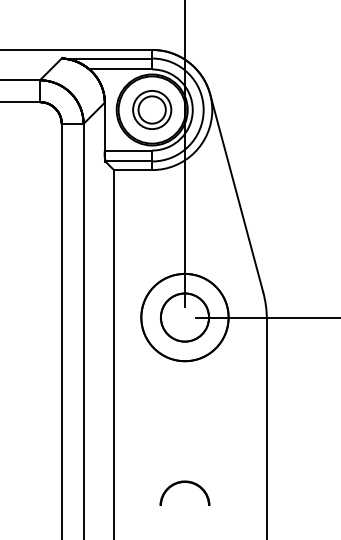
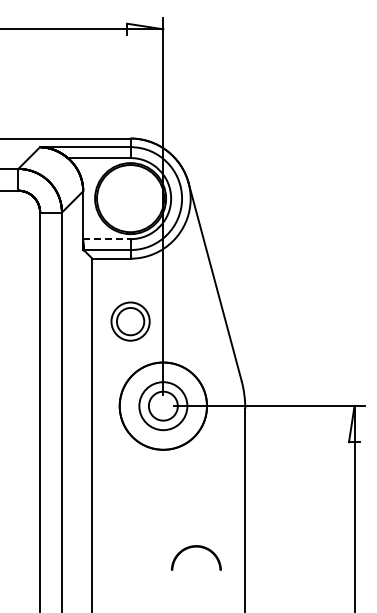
part: (152, 109) -> (130, 321), moved
line: (128, 150) -> (106, 239), solid -> dashed
circle: (185, 317) -> (163, 406), size x0.6
part: (185, 482) -> (196, 547), moved

